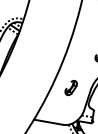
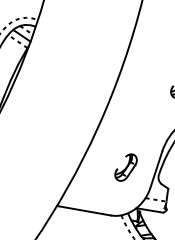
part: (70, 88) -> (124, 168), moved

